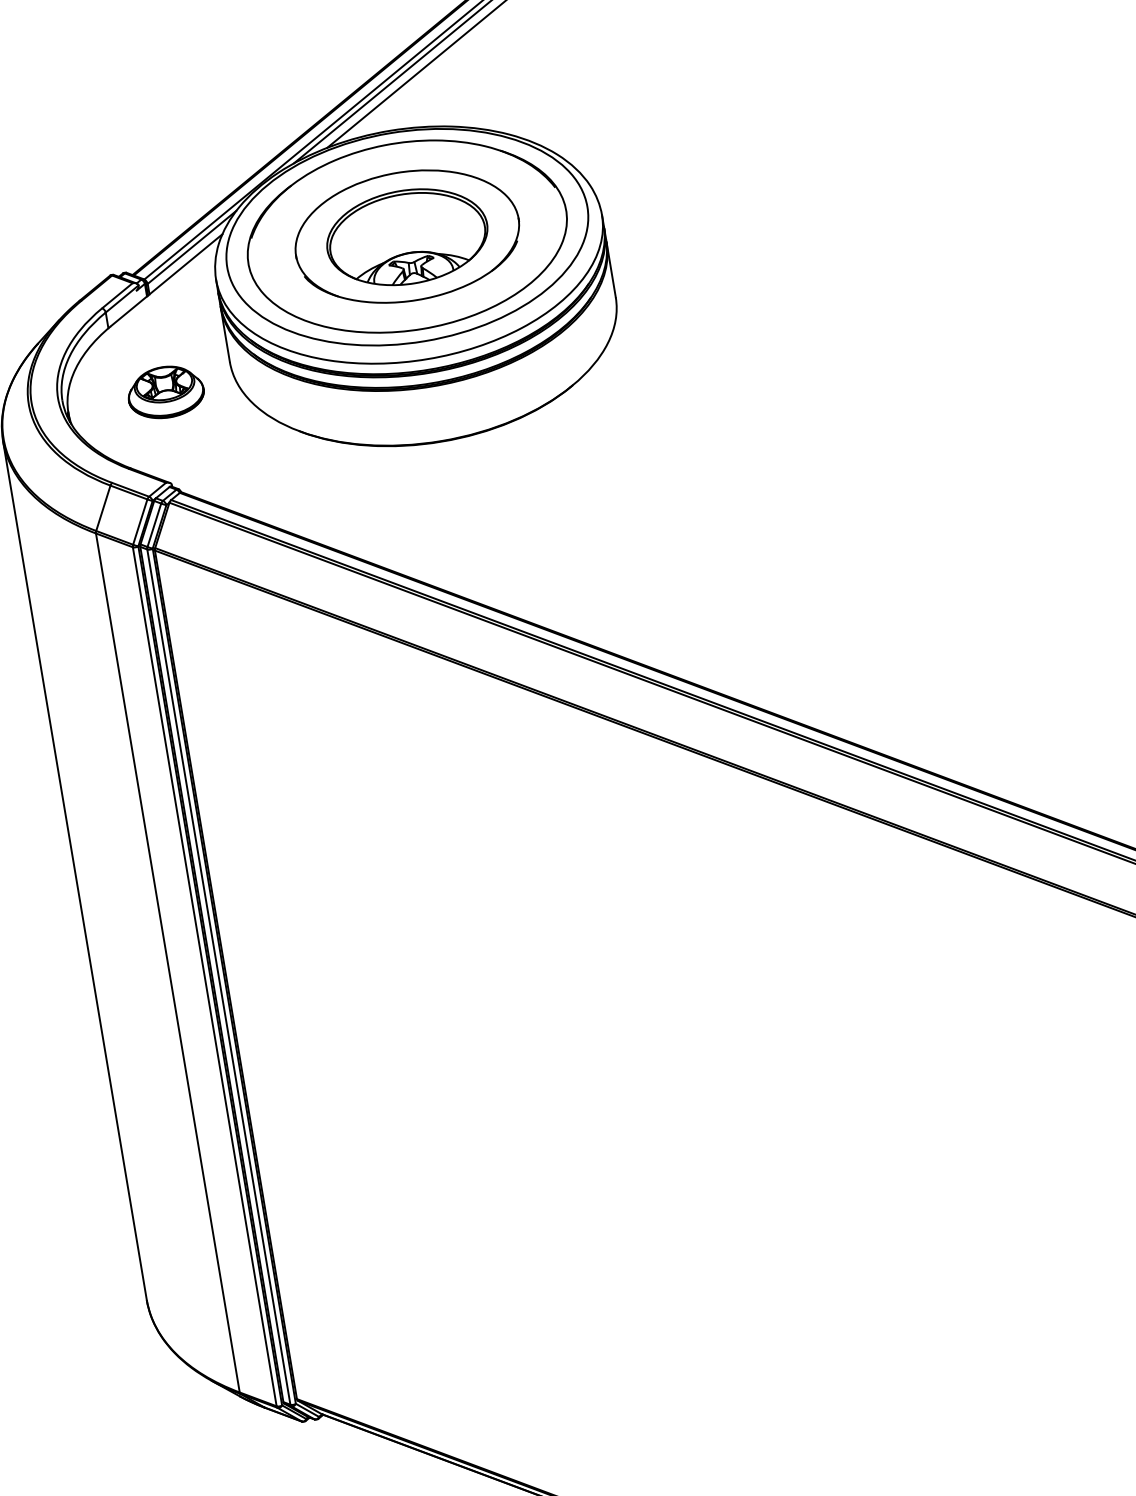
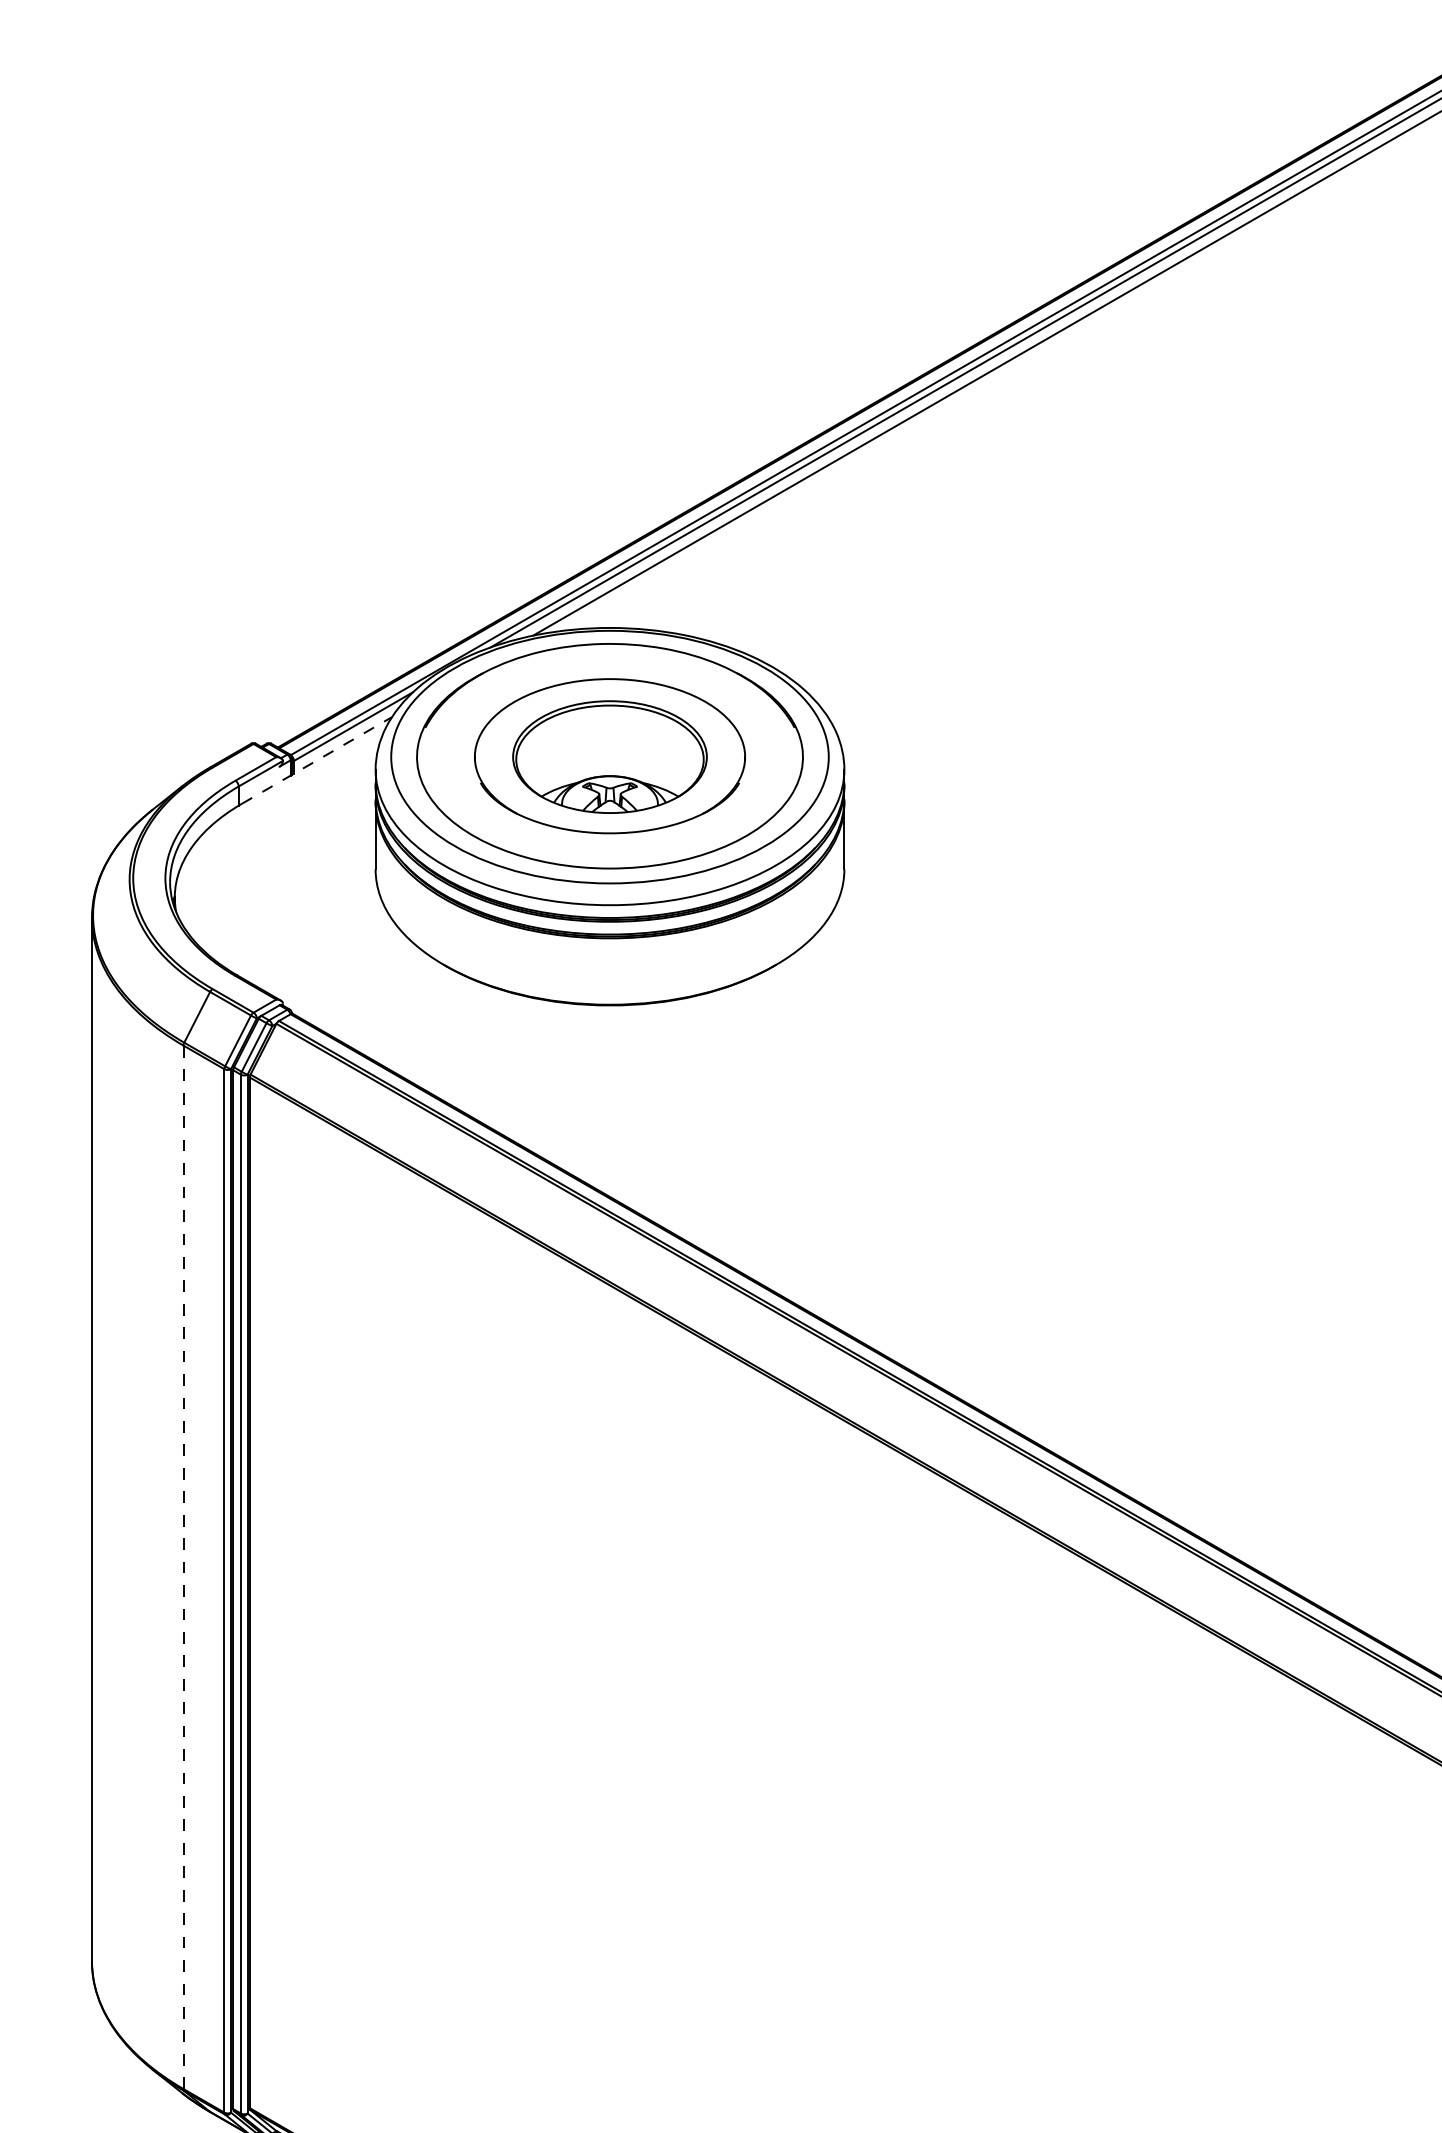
line: (167, 280) -> (317, 760), solid -> dashed
part: (165, 392) -> (293, 892), removed
line: (167, 963) -> (183, 1567), solid -> dashed

